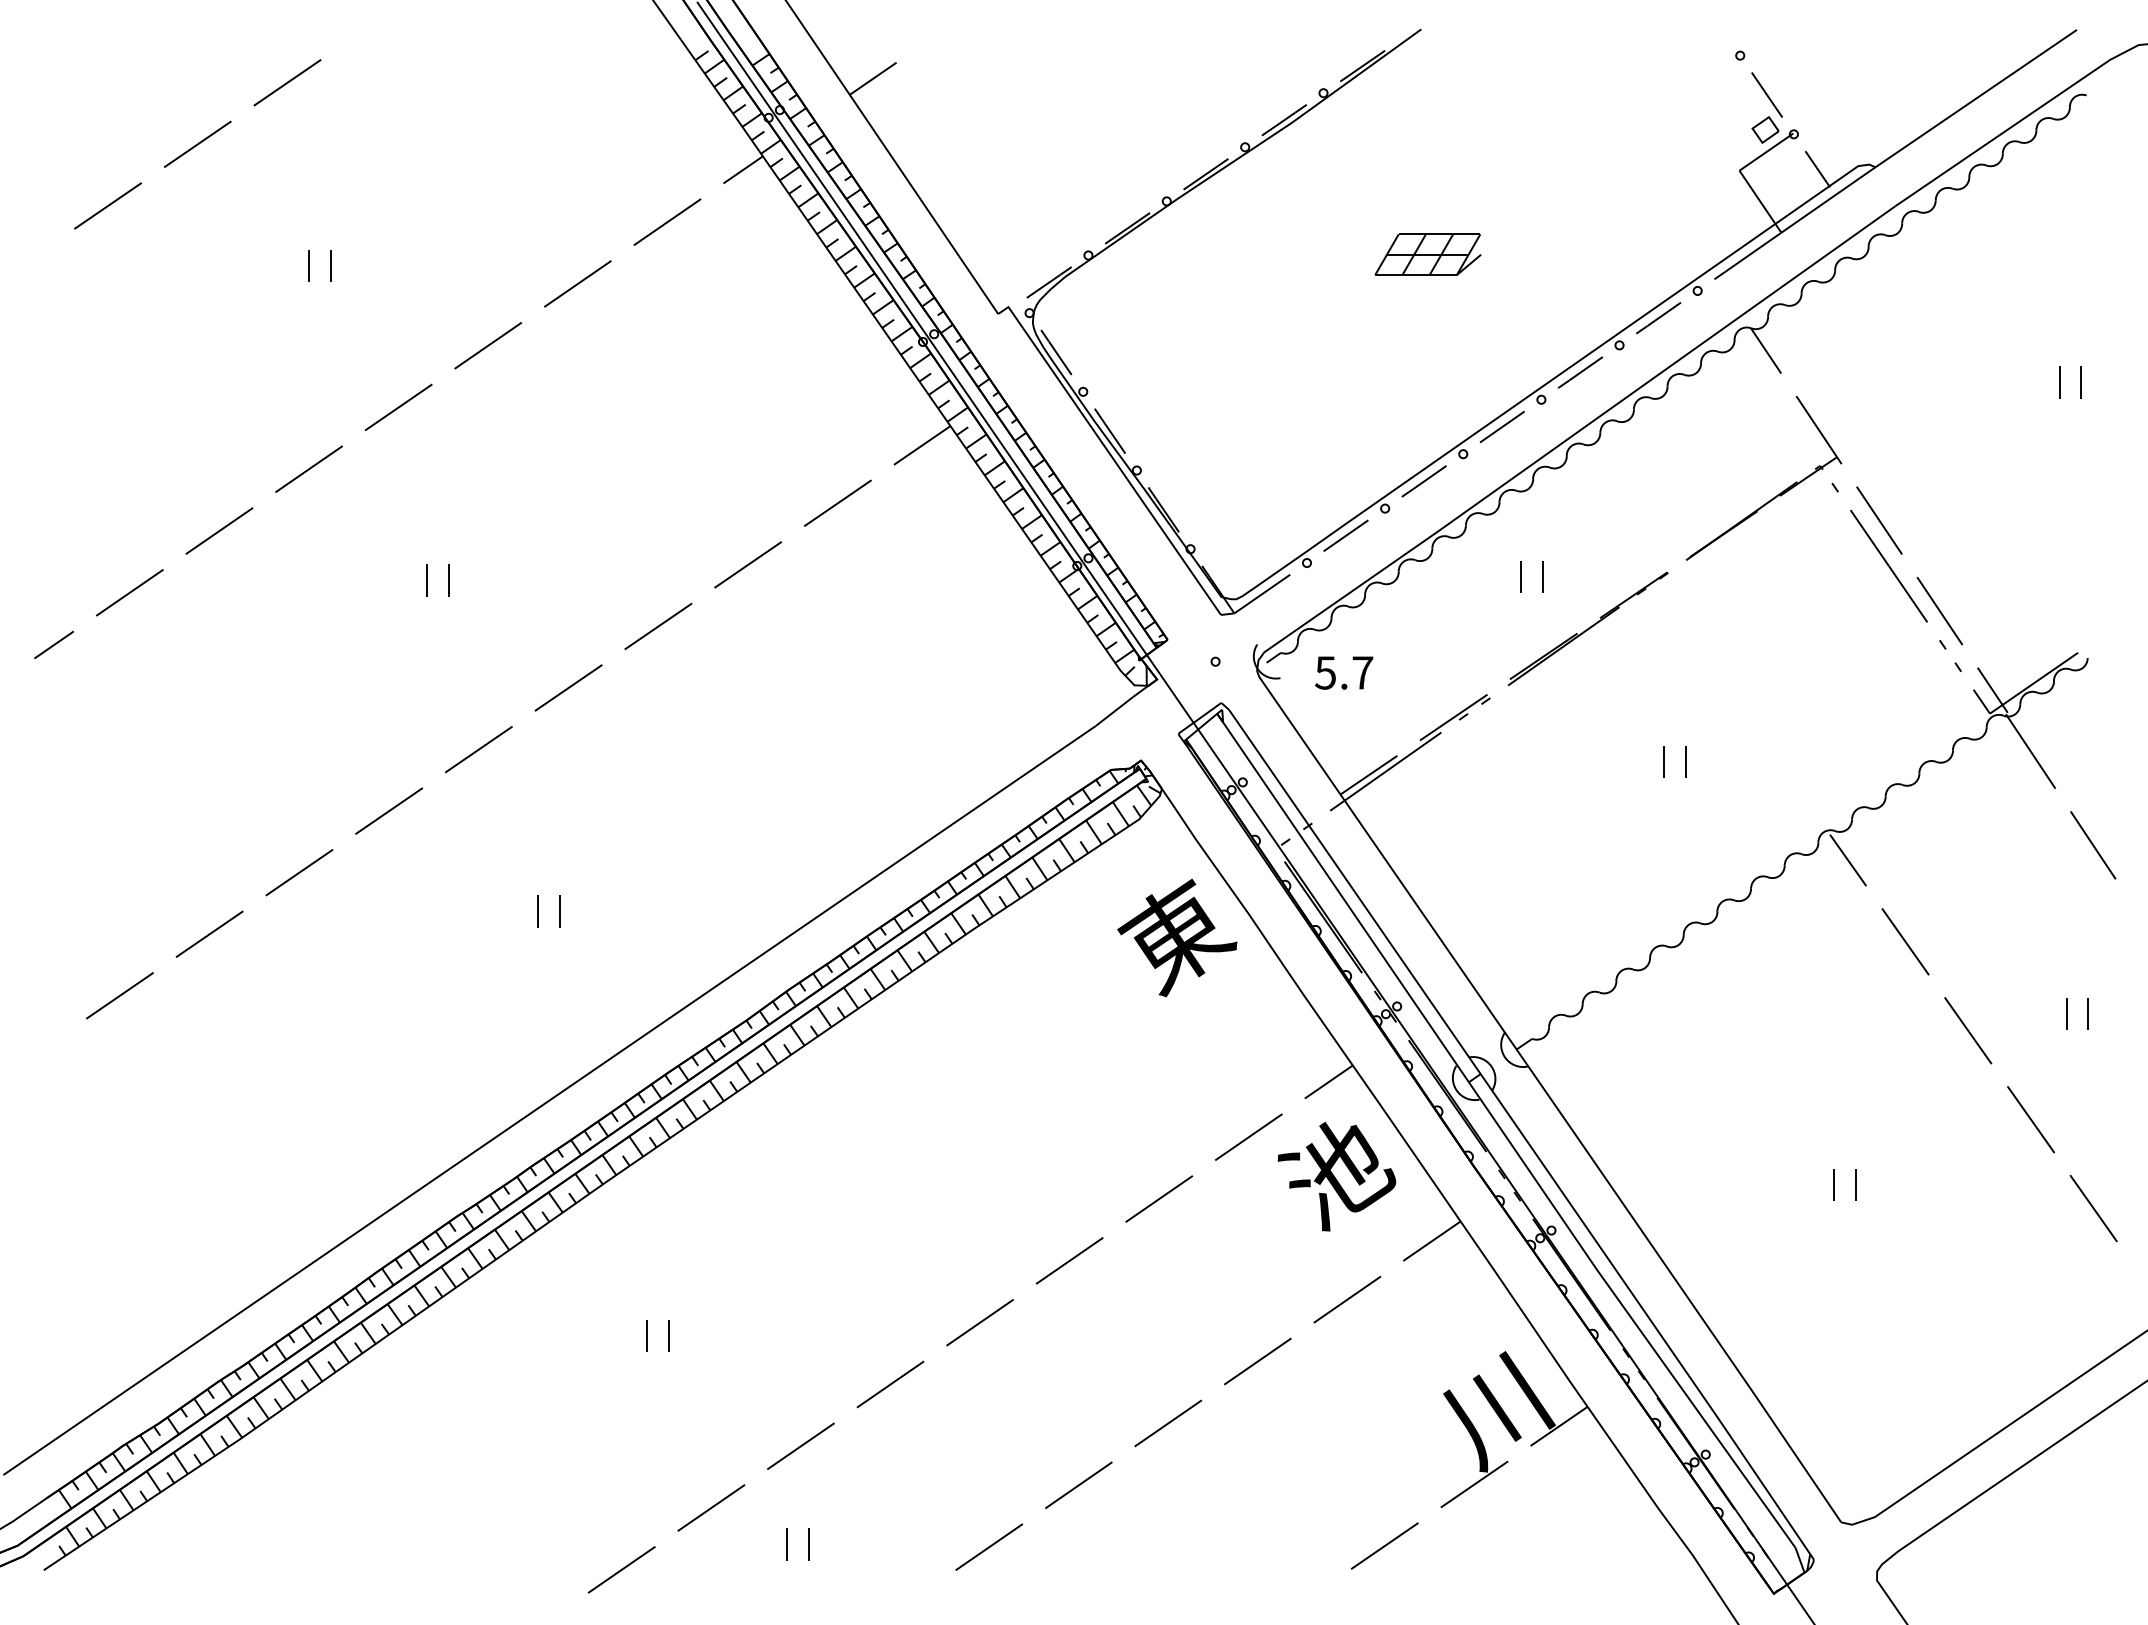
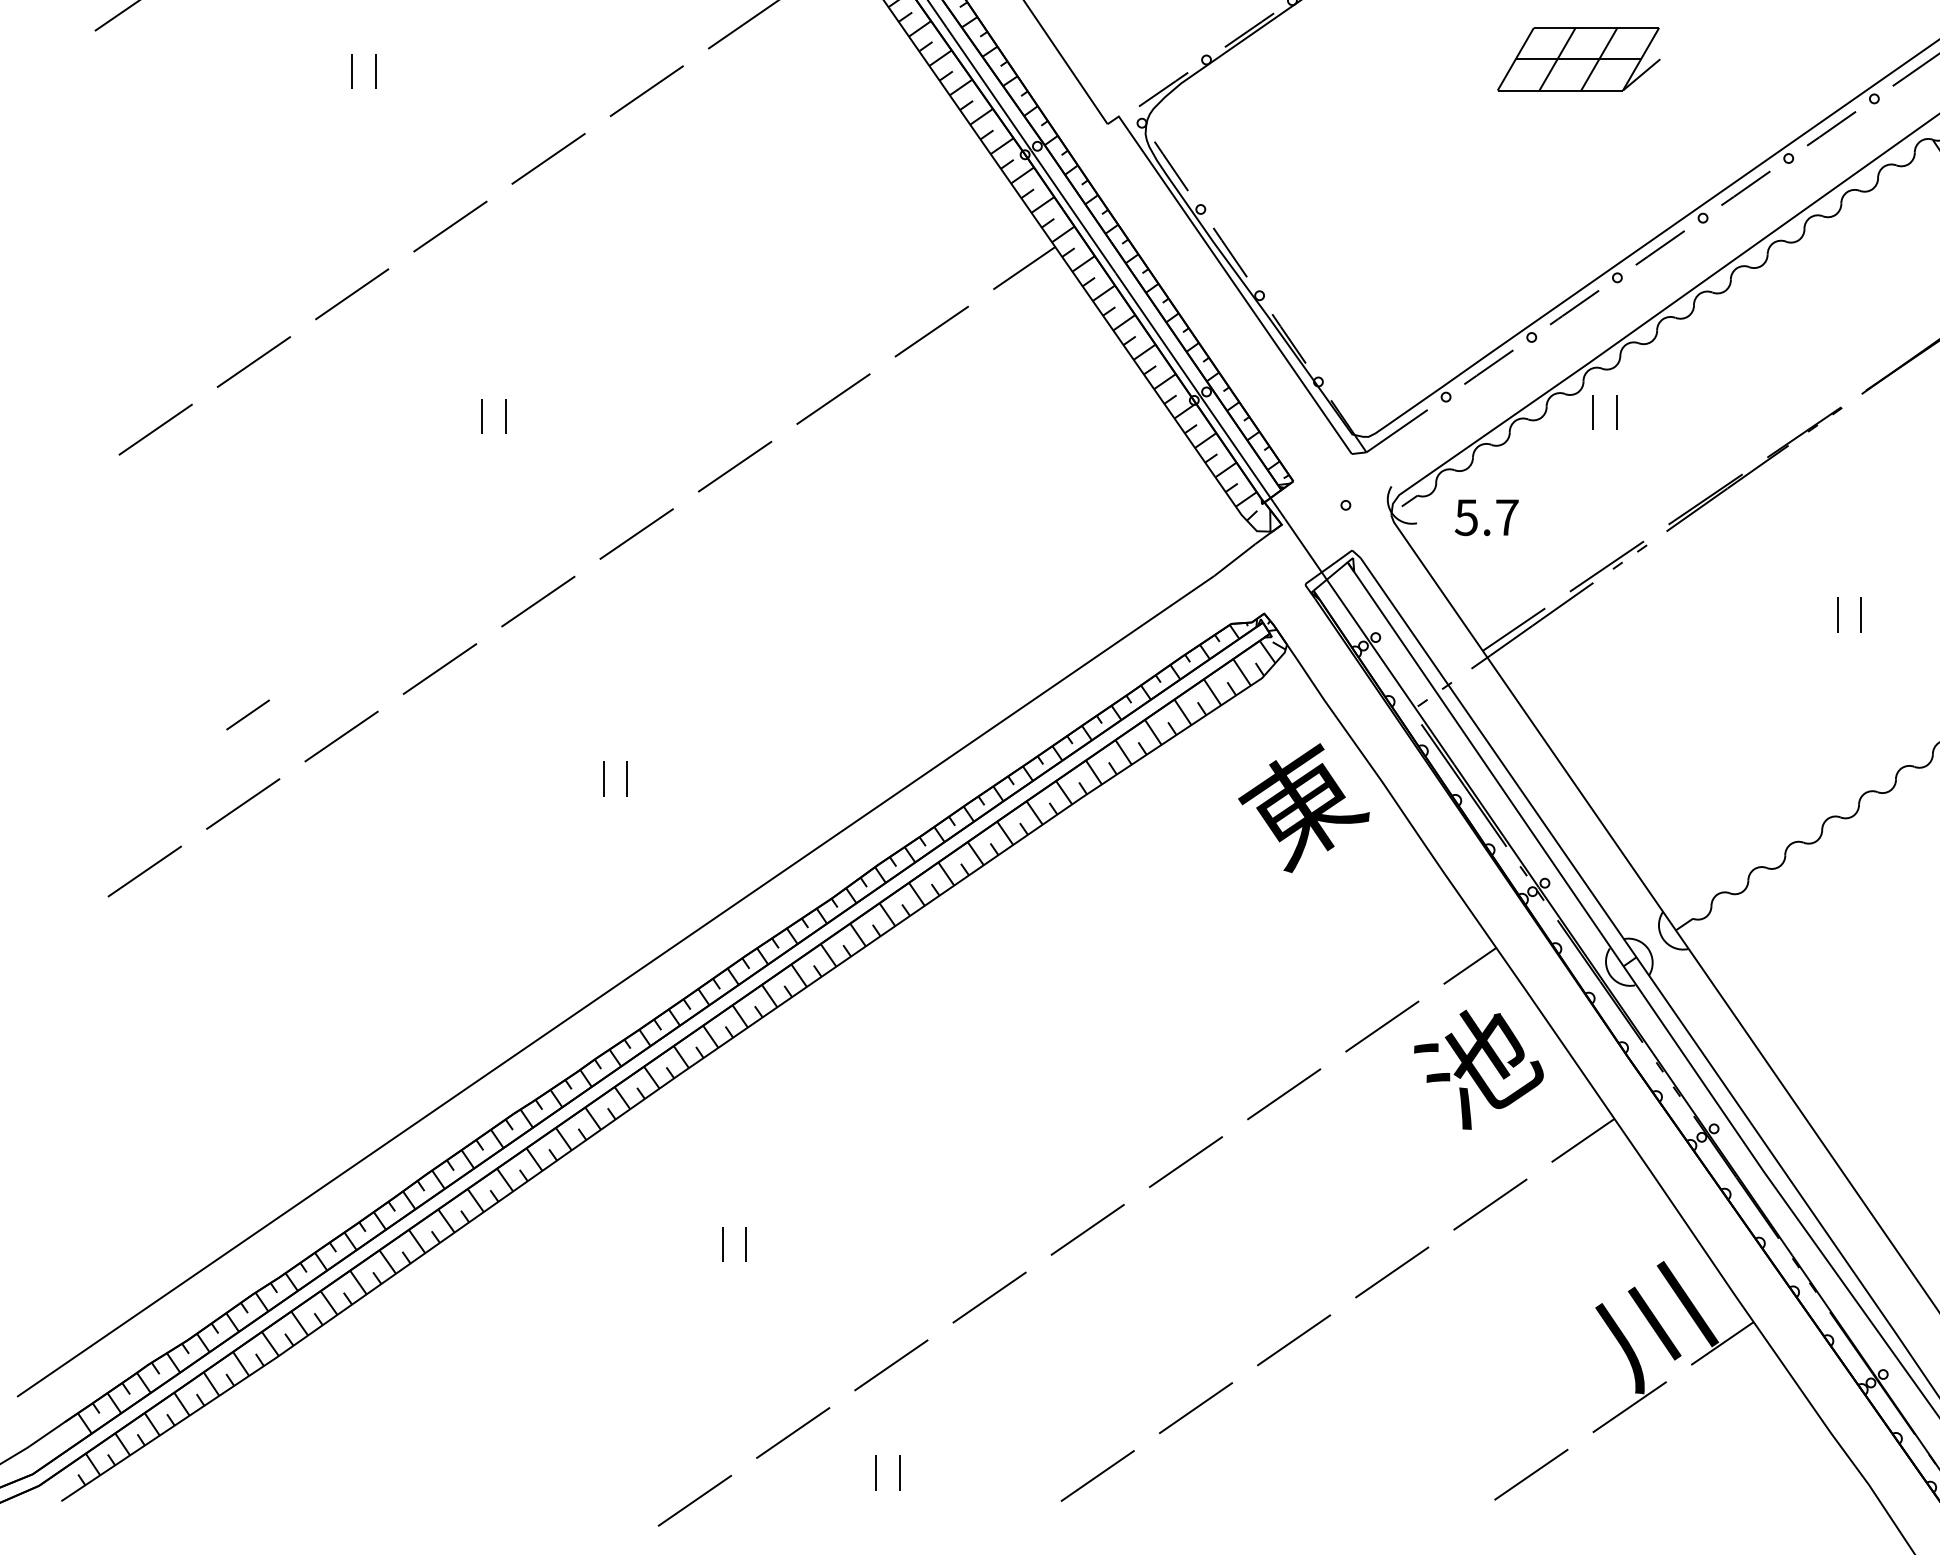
part: (1427, 254) -> (1578, 58), size x1.4
part: (1521, 576) -> (1593, 411), moved
line: (53, 644) -> (247, 714), moved

